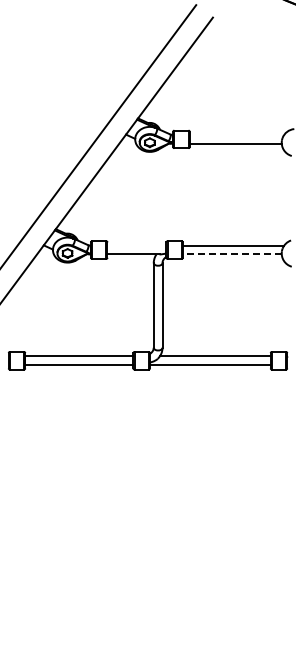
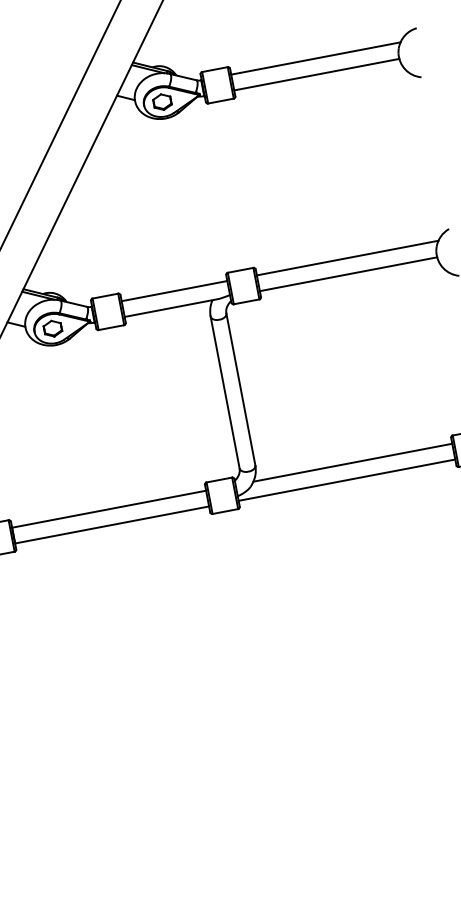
line: (236, 135) -> (315, 59), added
line: (136, 245) -> (173, 290), added
line: (231, 254) -> (347, 274), dashed -> solid

